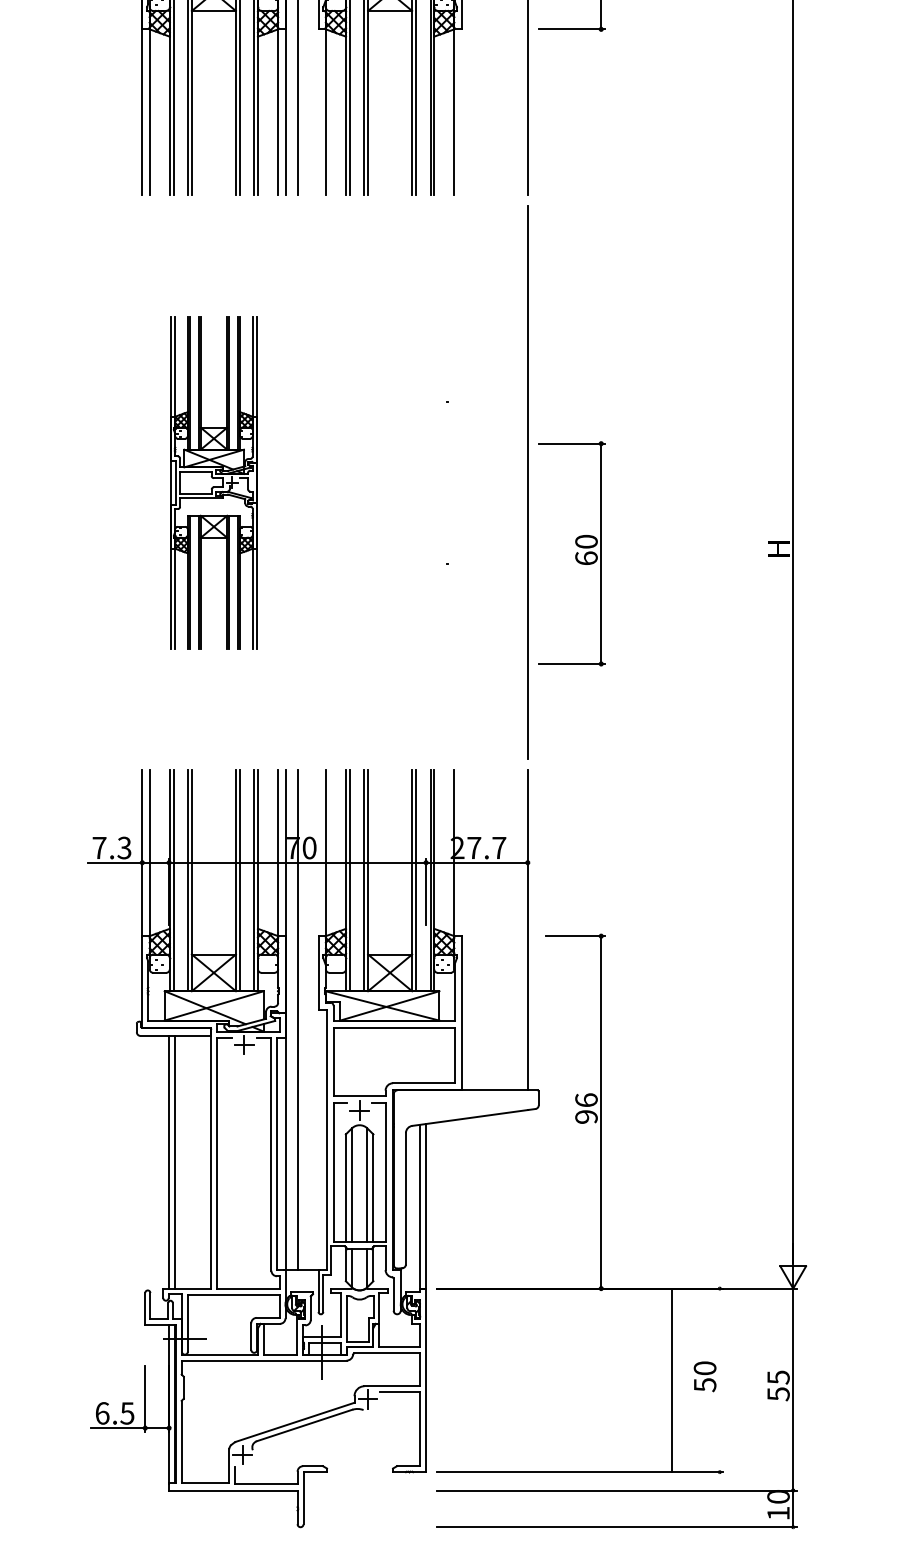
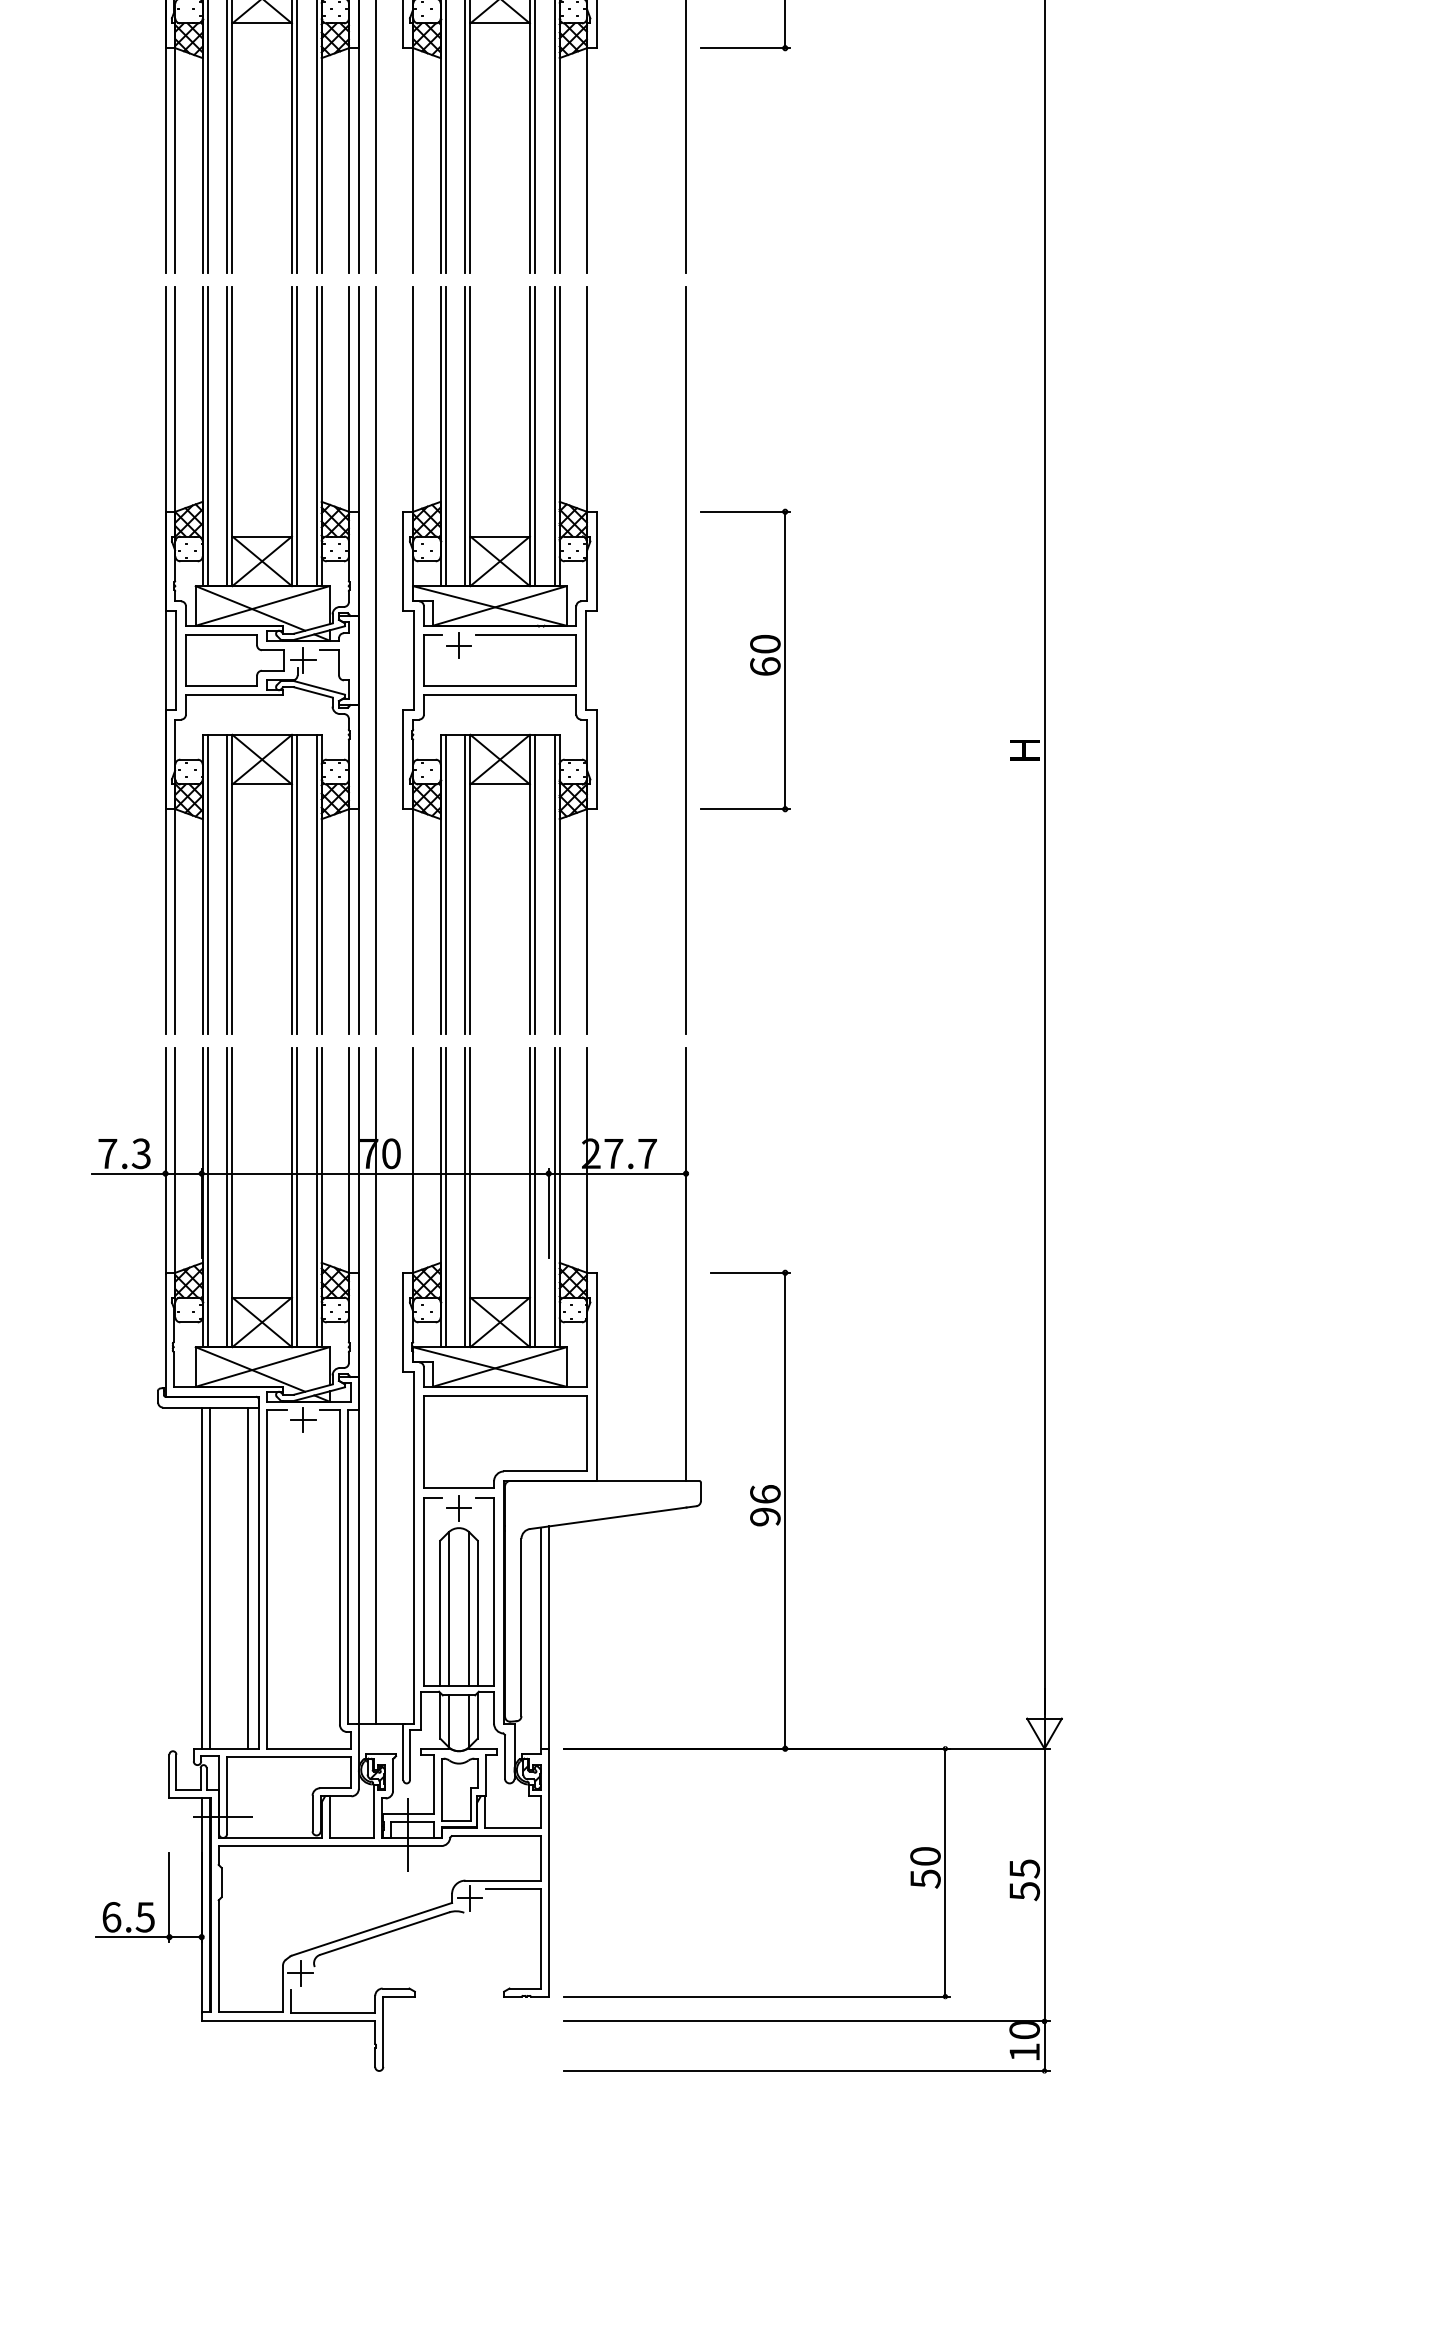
part: (214, 482) -> (262, 660), size x1.67
line: (298, 482) -> (376, 660), added
part: (389, 482) -> (499, 660), added
part: (571, 553) -> (745, 660), moved
line: (203, 1161) -> (247, 1577), added
line: (671, 1380) -> (945, 1872), moved

